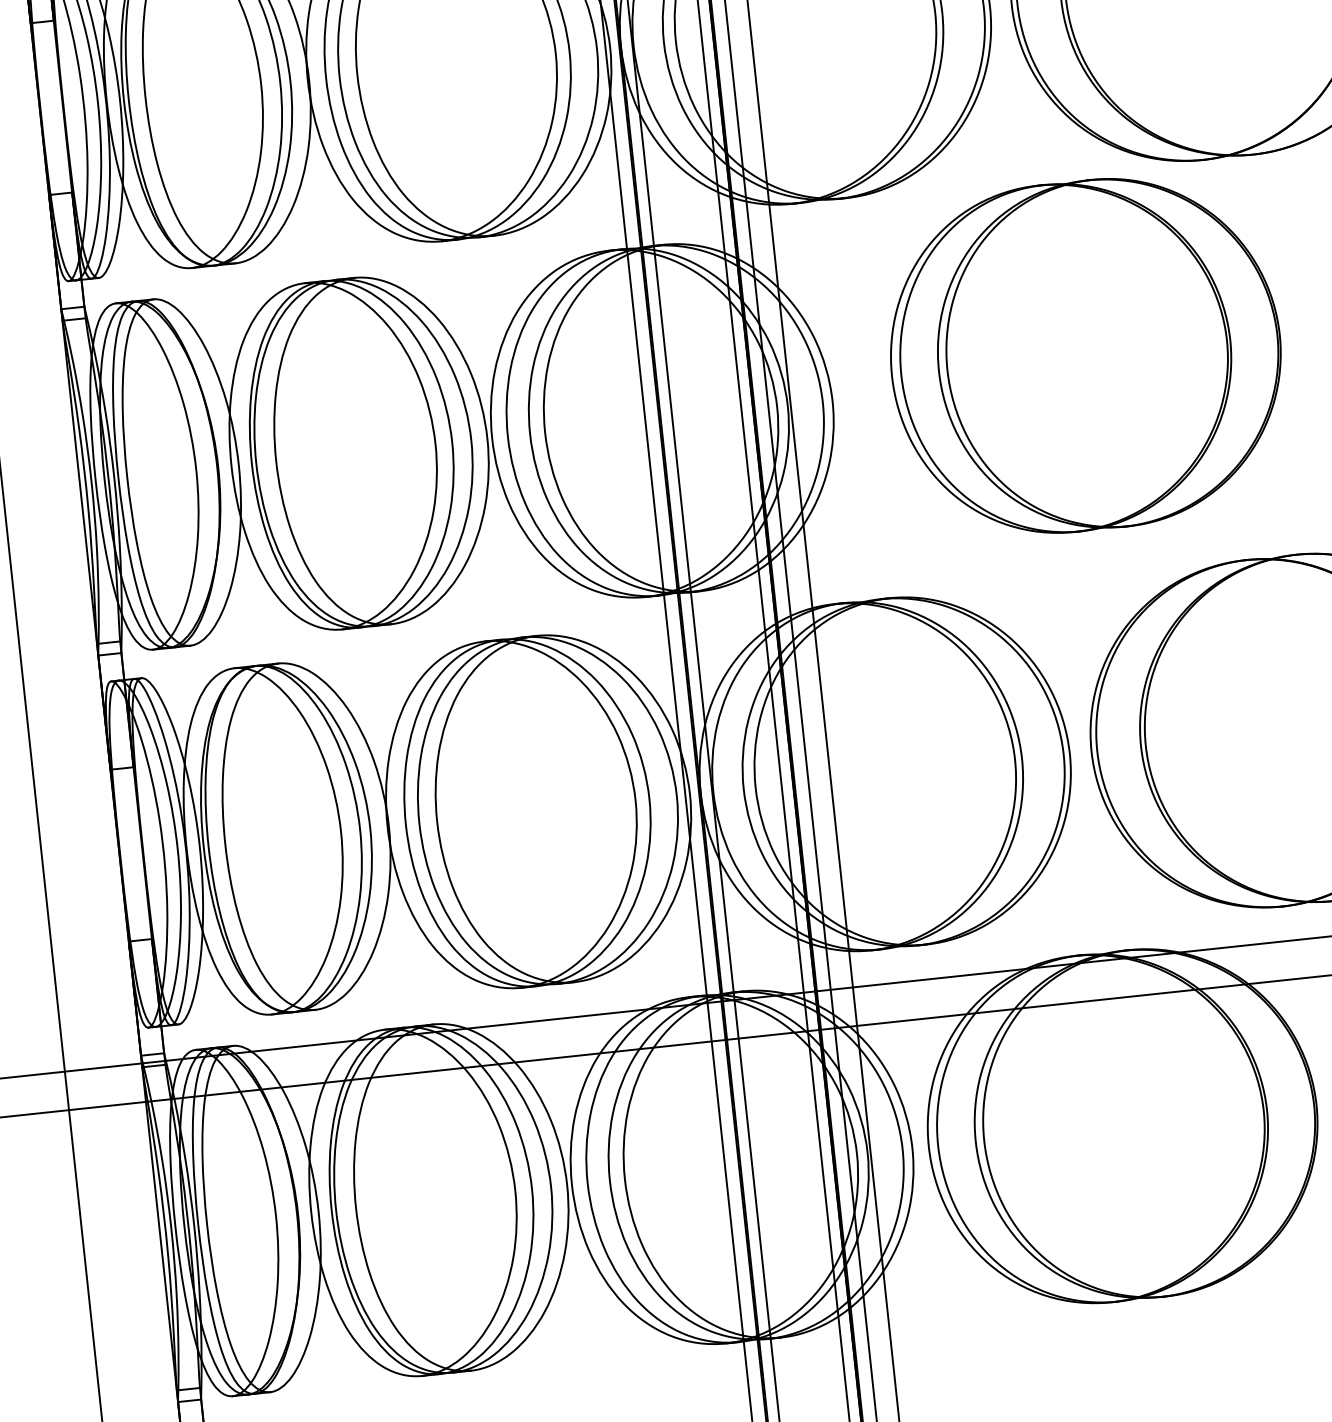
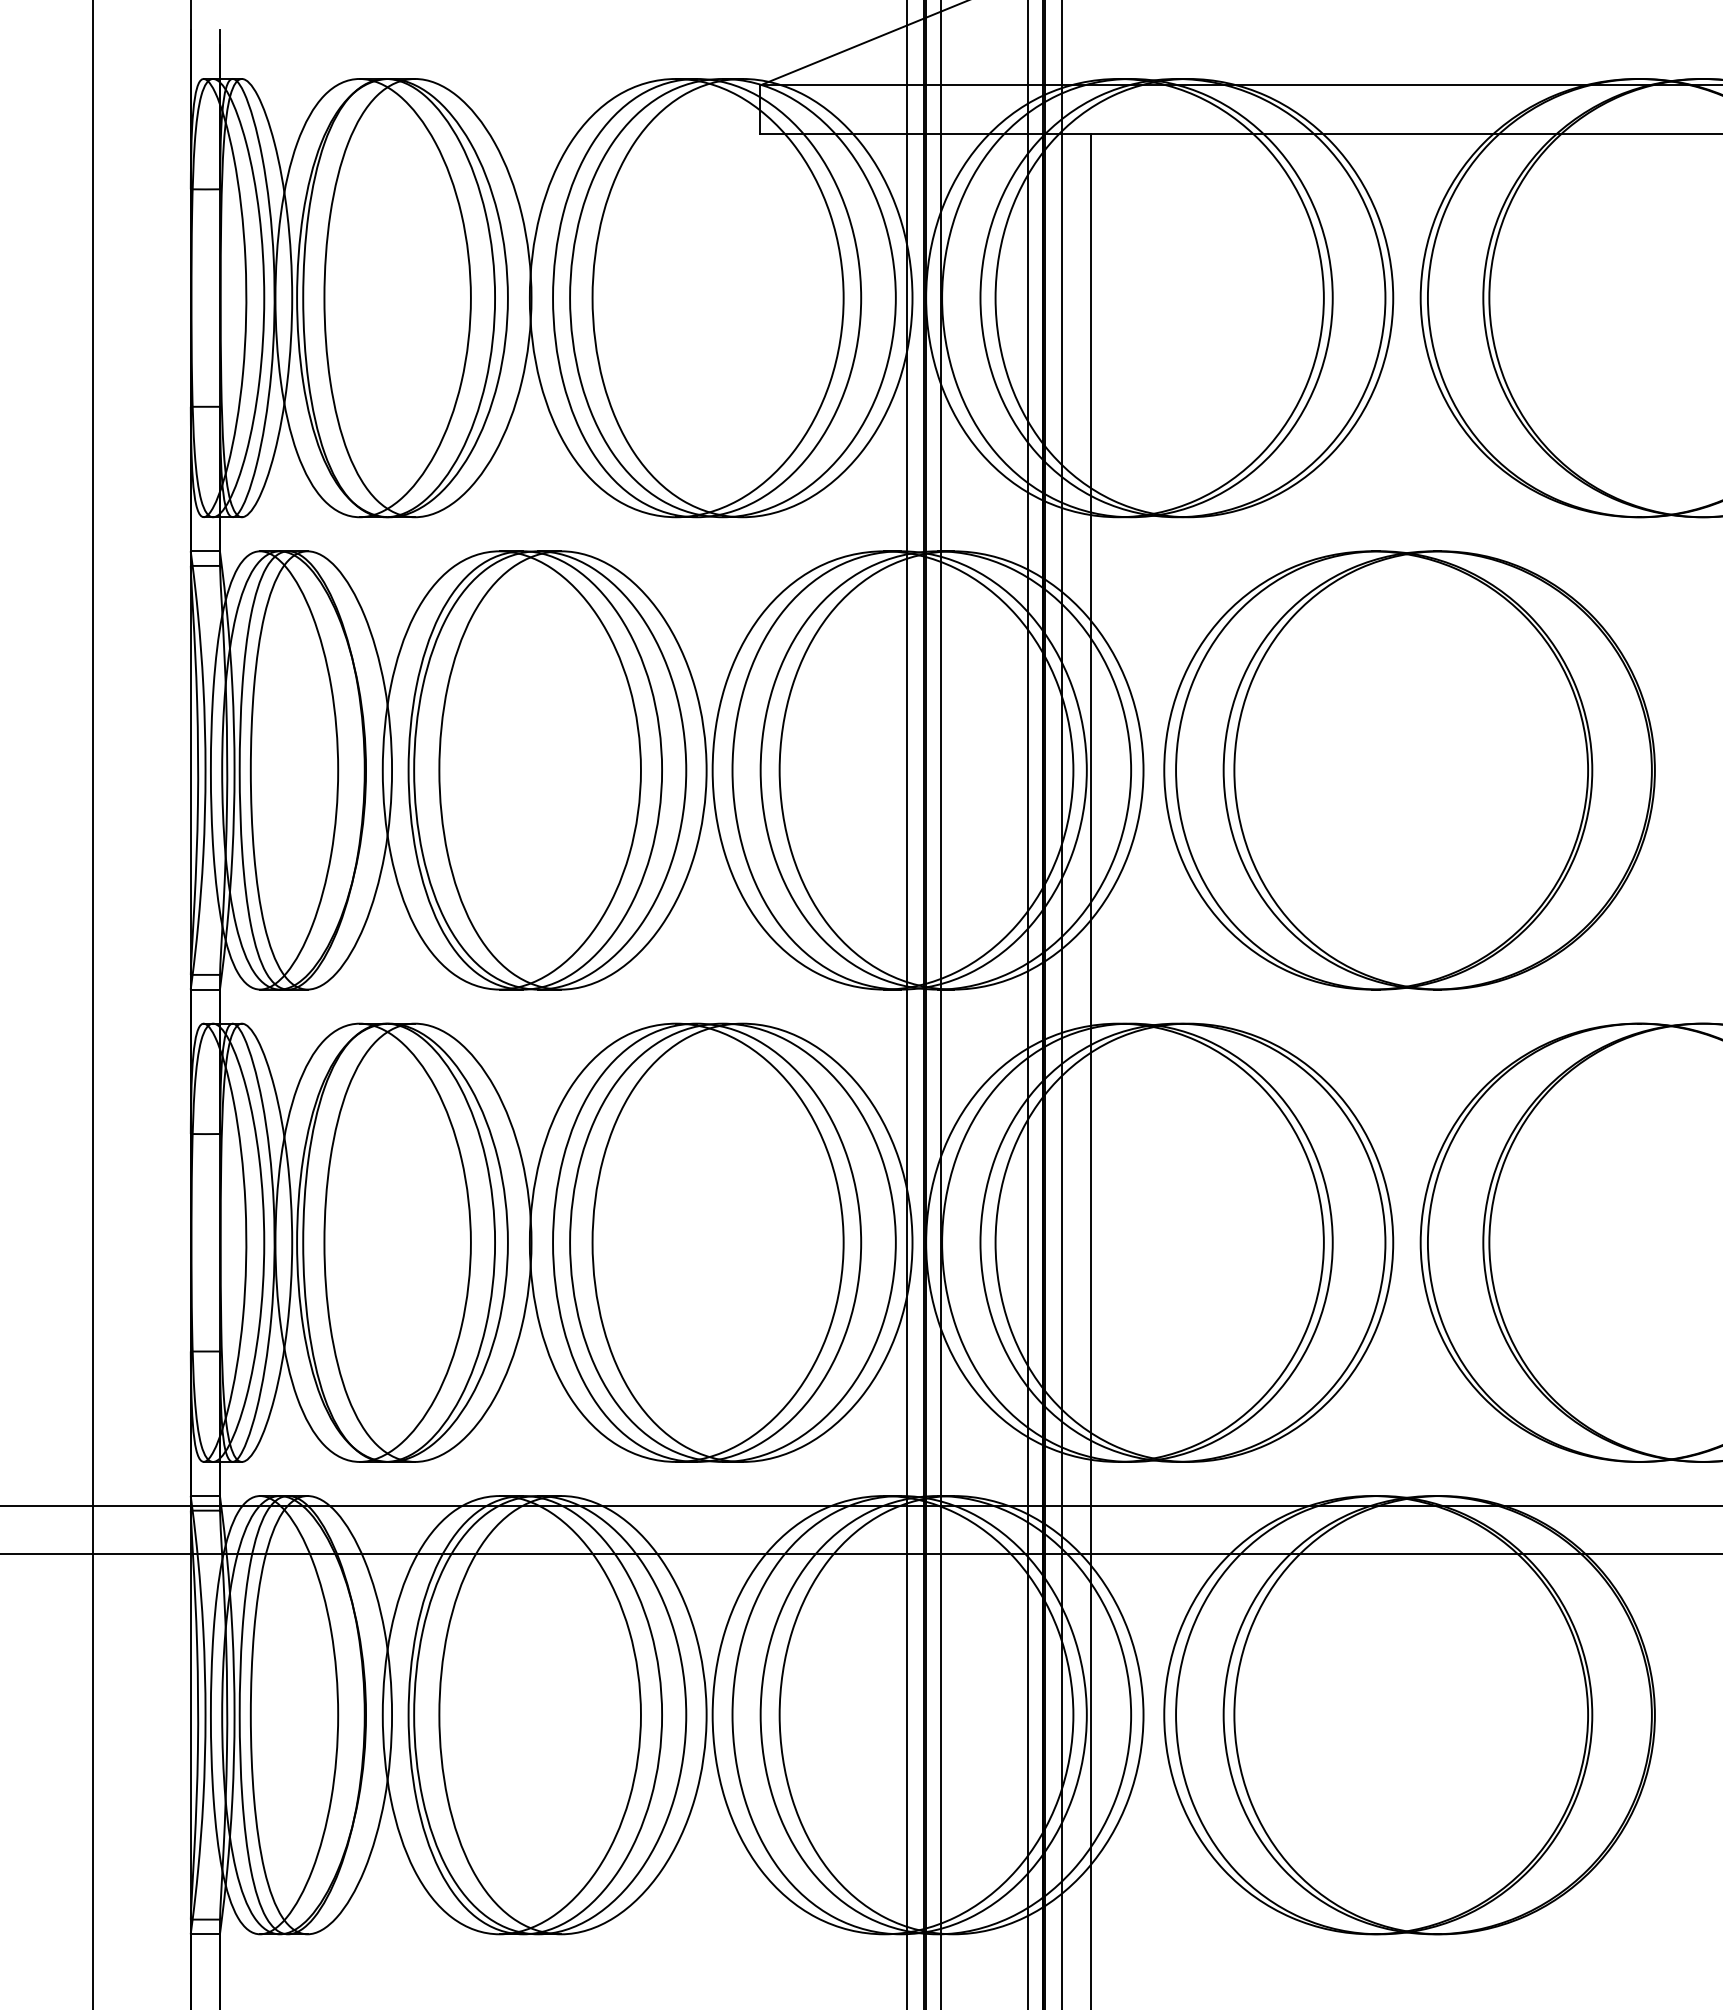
part: (1085, 355) -> (1409, 770), moved

